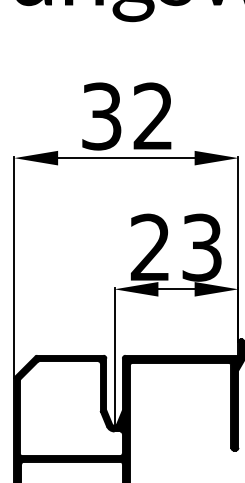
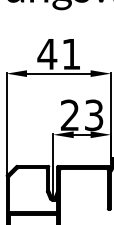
text: (125, 117) -> (58, 54), 32 -> 41

